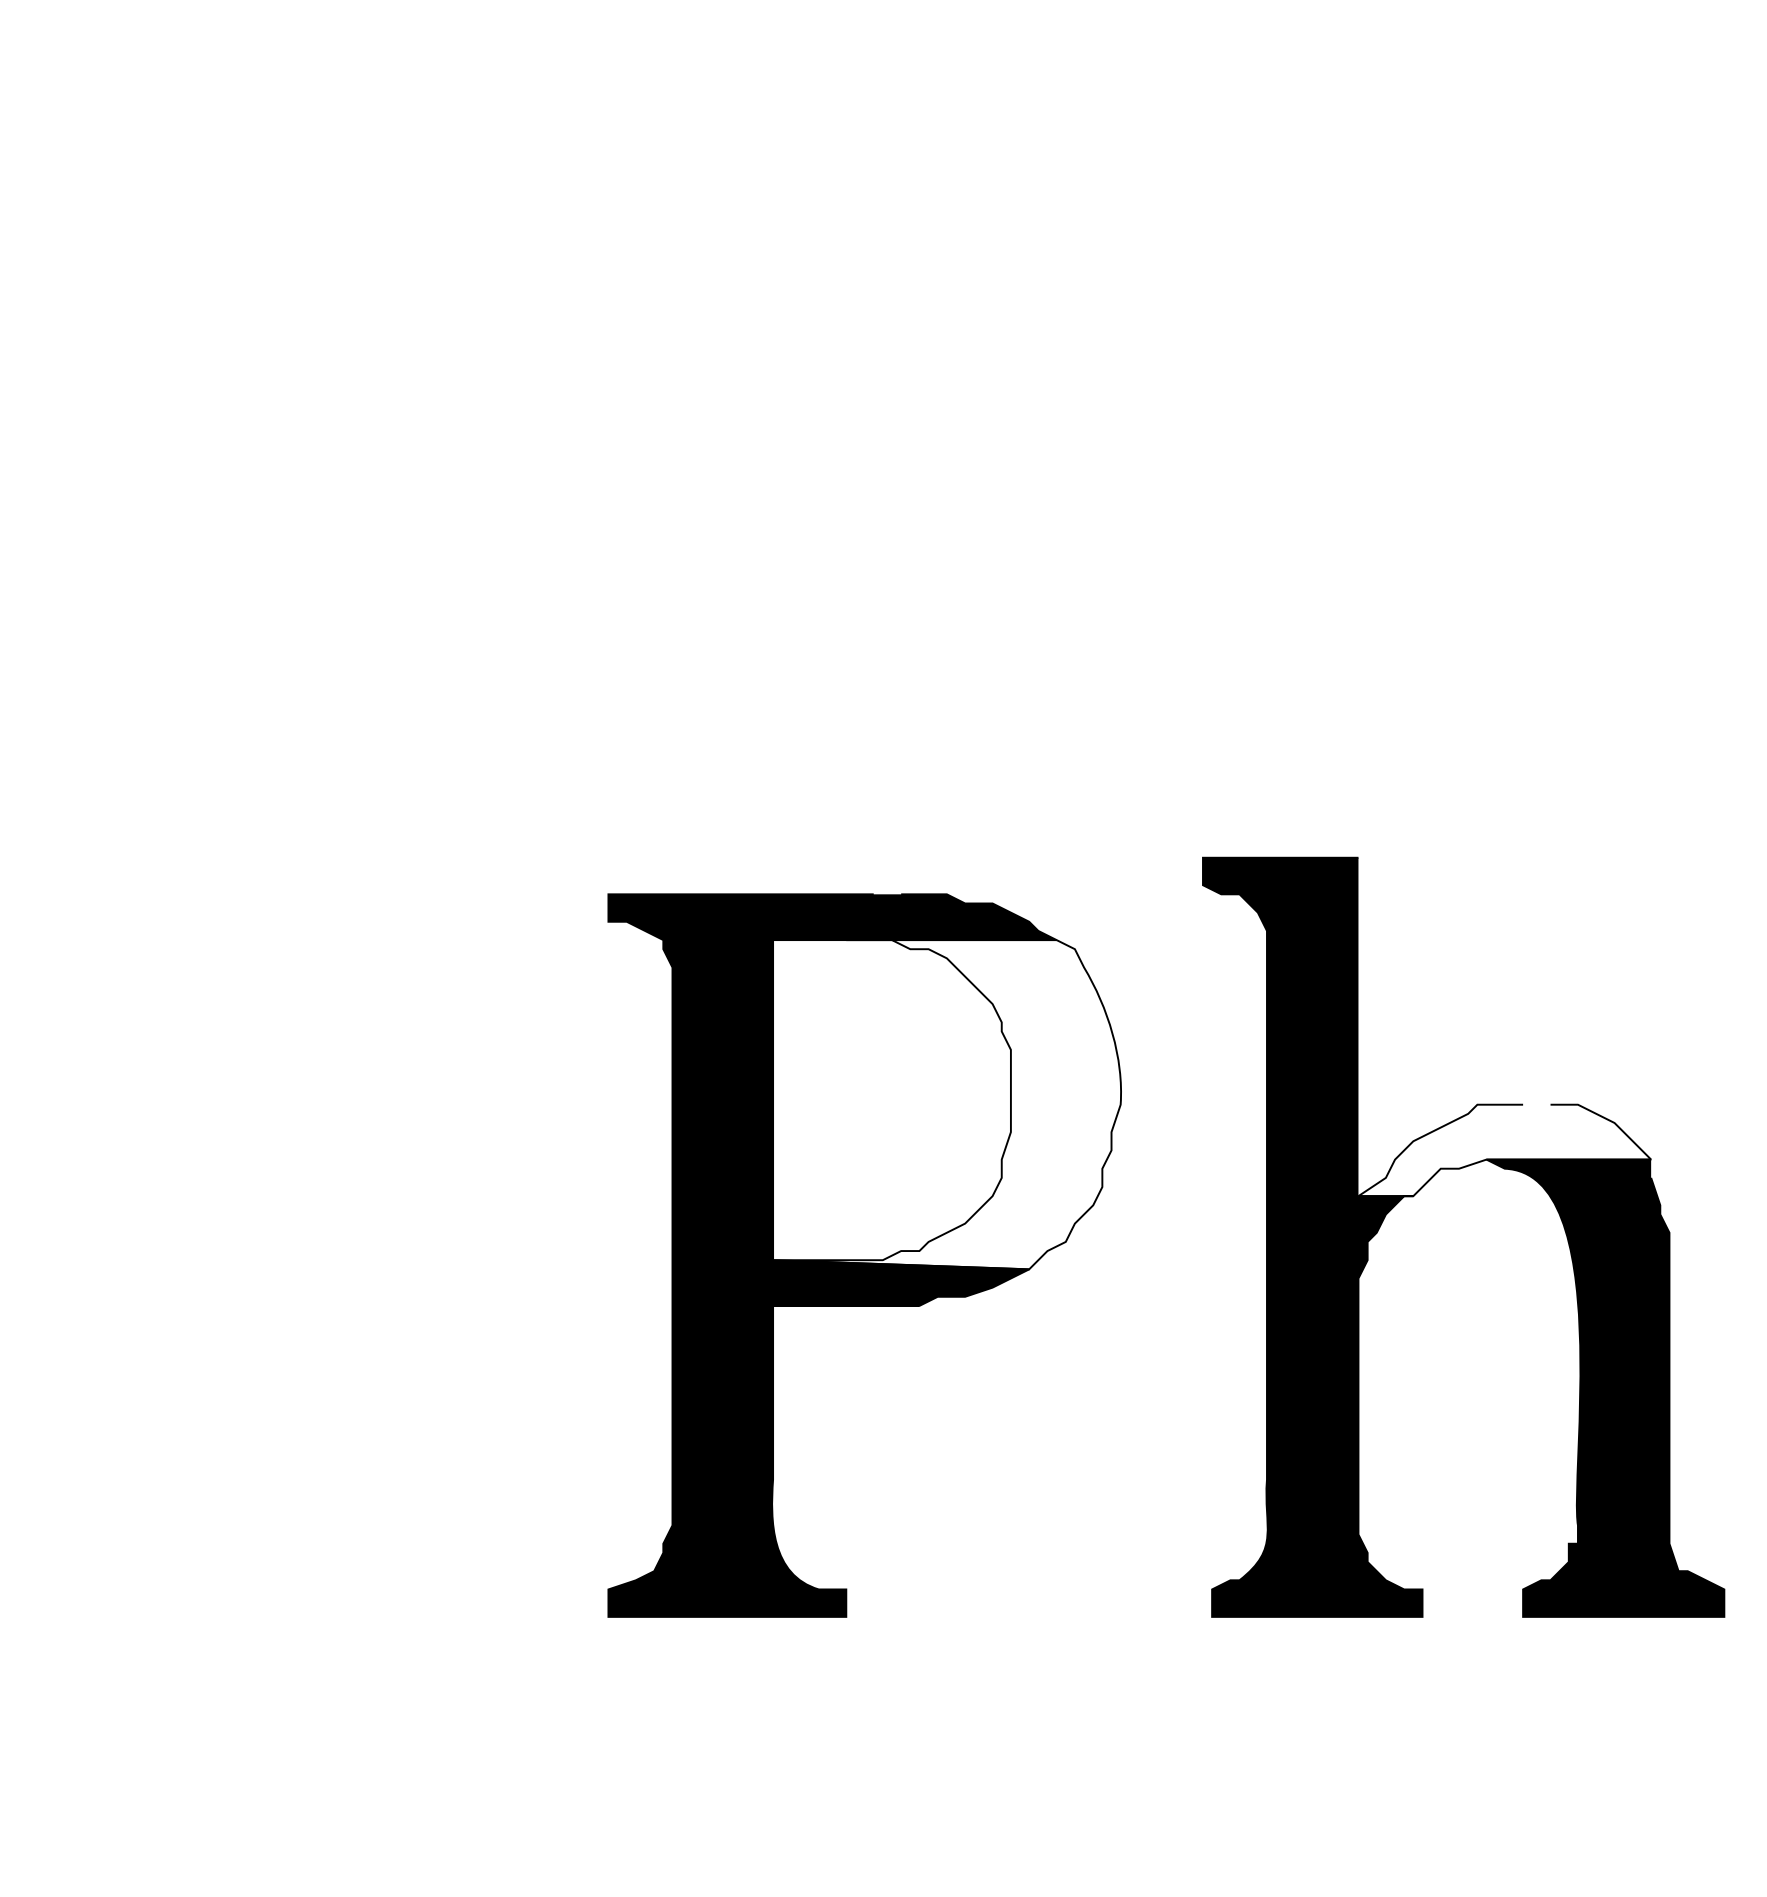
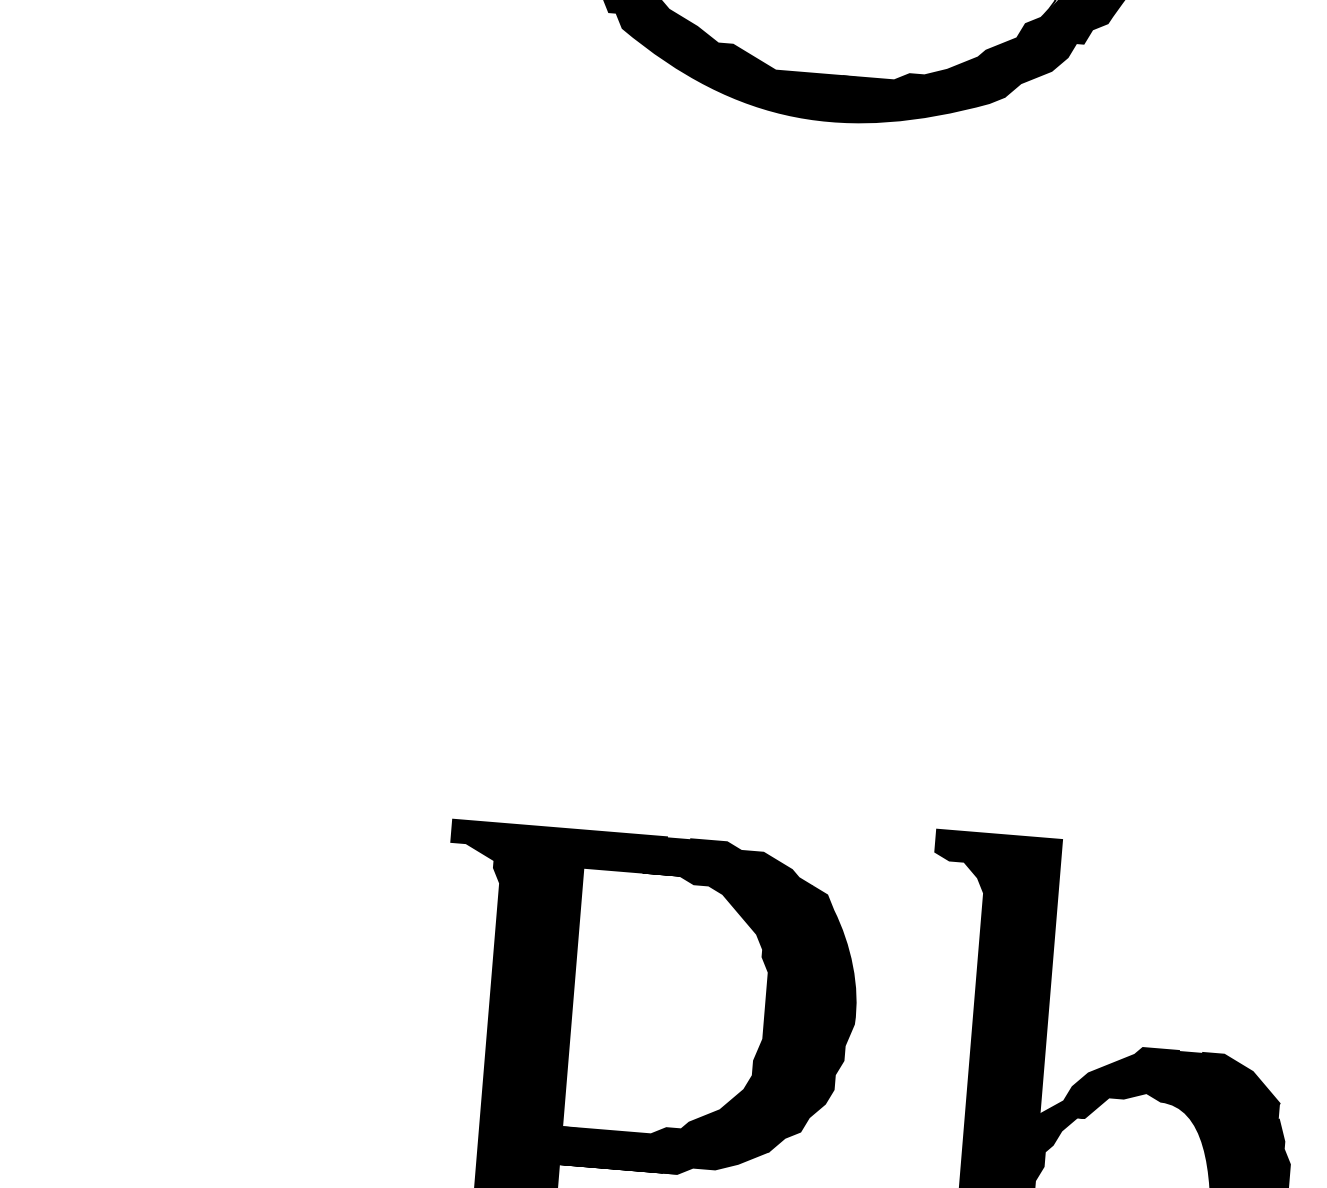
fill: (947, 1104) -> (713, 1012), added
fill: (1504, 1150) -> (1161, 1086), added

